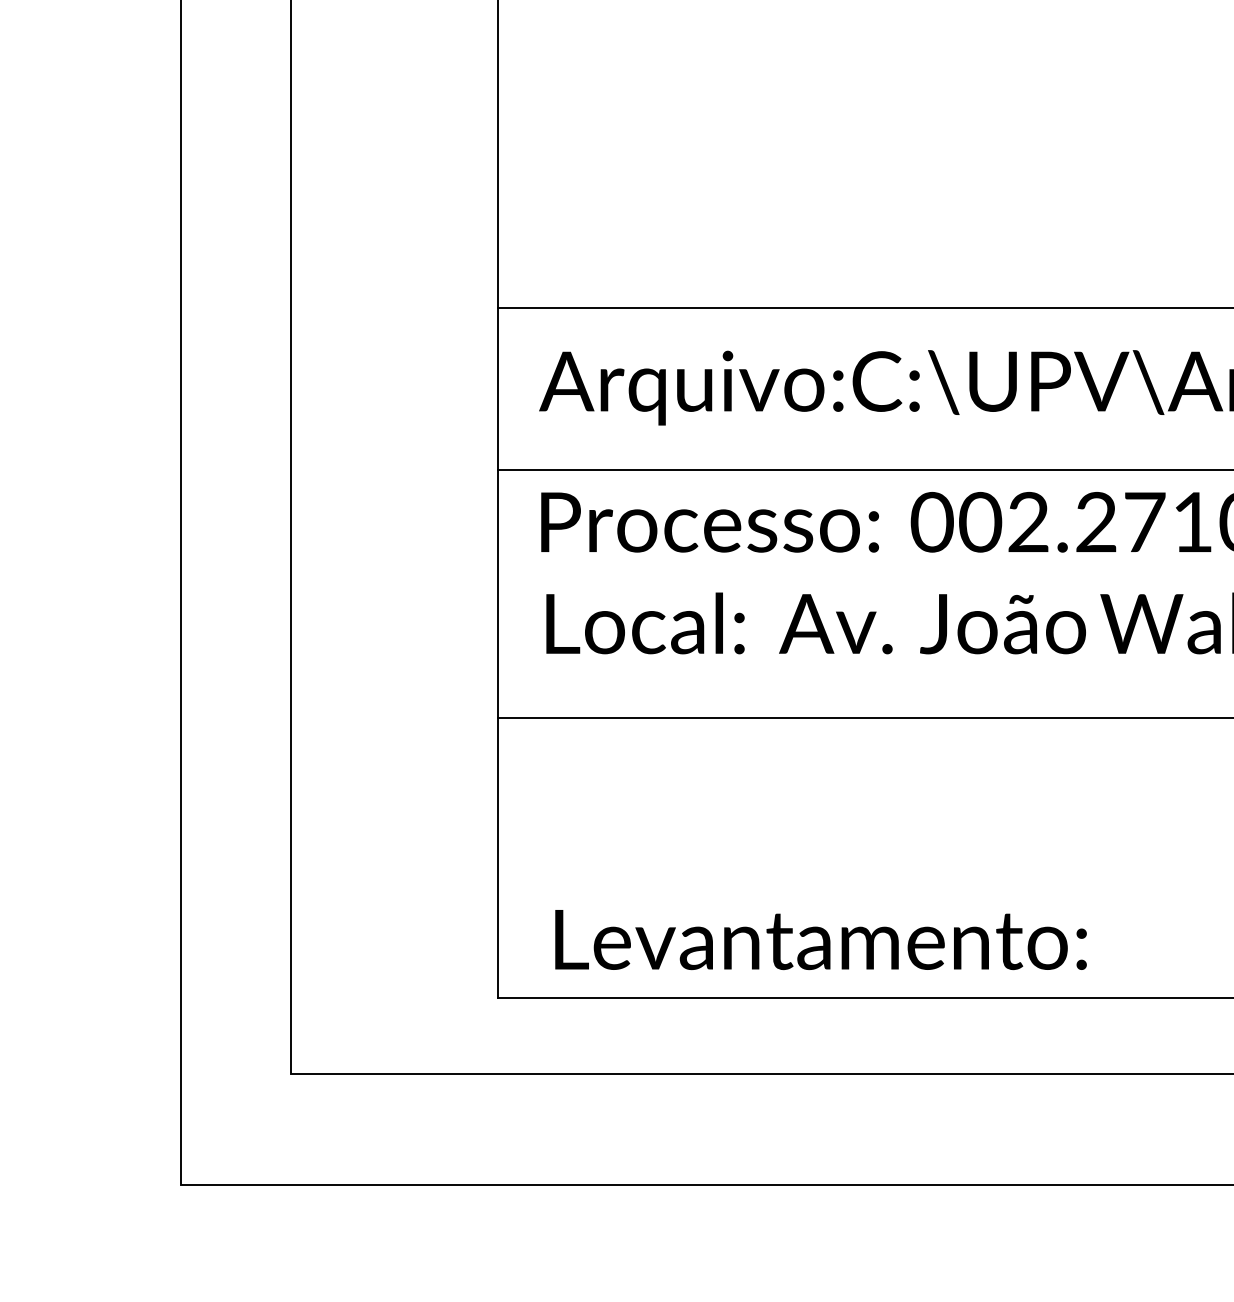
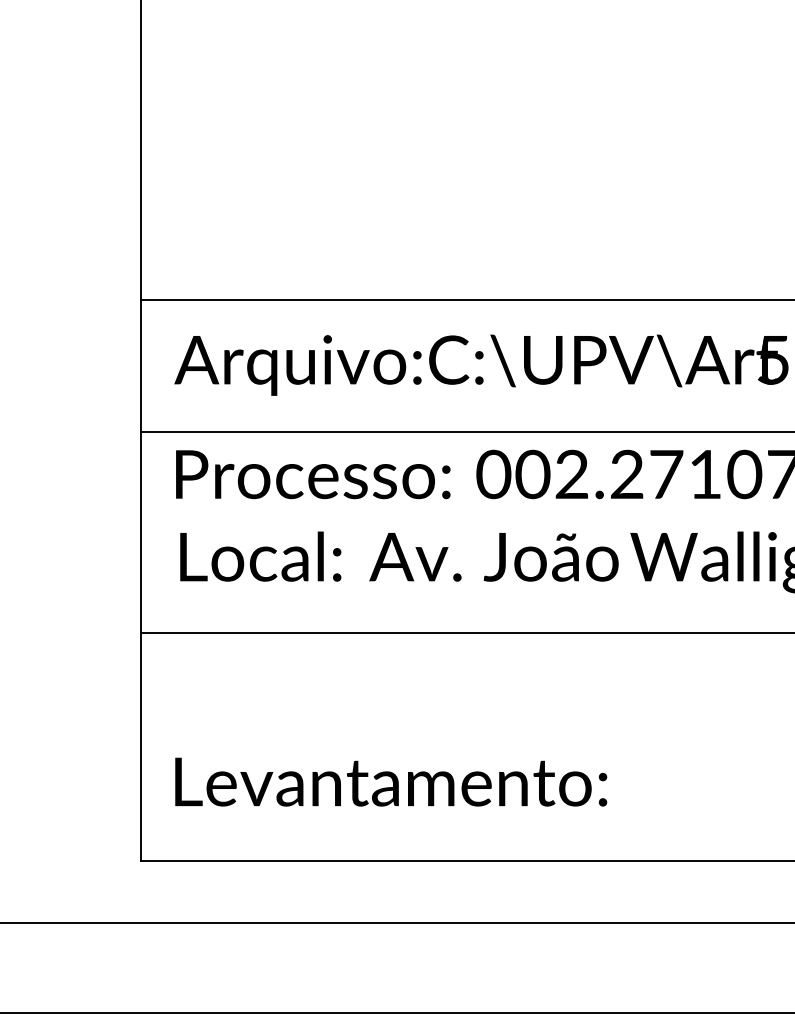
text: (820, 940) -> (390, 782), moved

